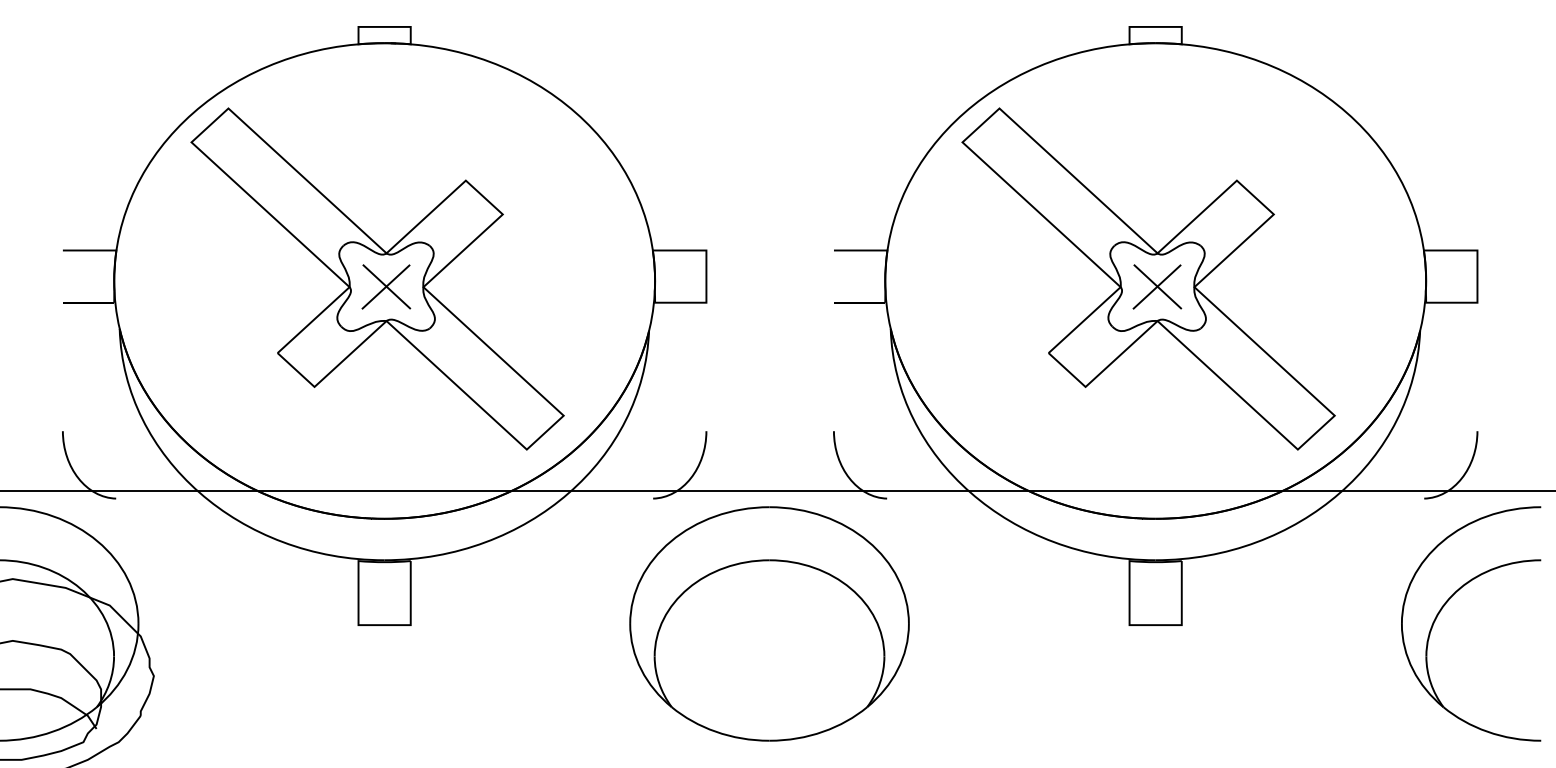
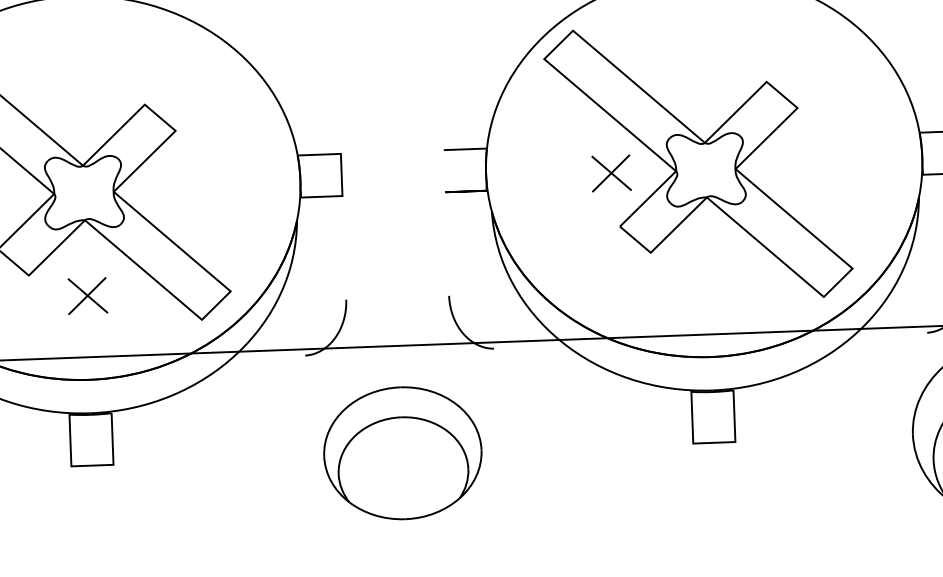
part: (386, 286) -> (87, 295), moved
part: (1157, 286) -> (611, 173), moved
part: (769, 623) -> (402, 452), size x0.7

